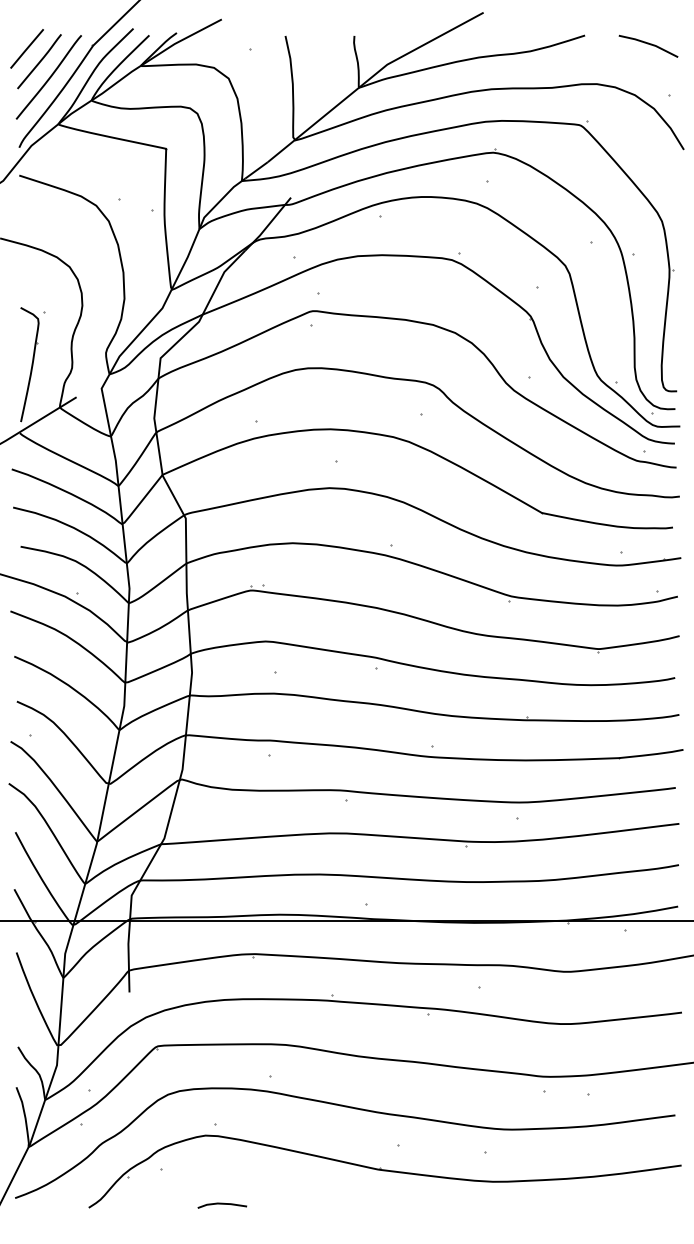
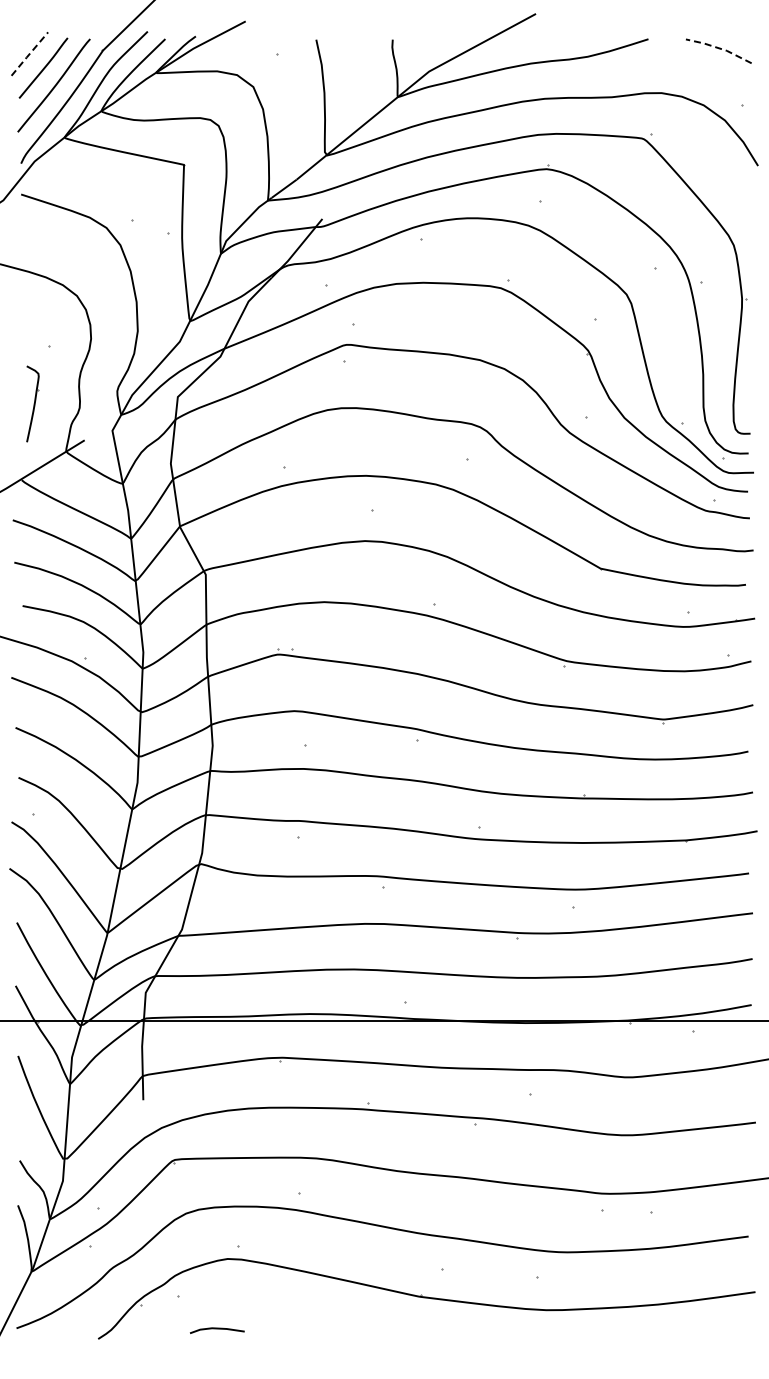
line: (649, 43) -> (719, 48), solid -> dashed
line: (26, 48) -> (29, 53), solid -> dashed
part: (29, 364) -> (32, 403), size x0.6
line: (222, 1204) -> (217, 1329), moved

